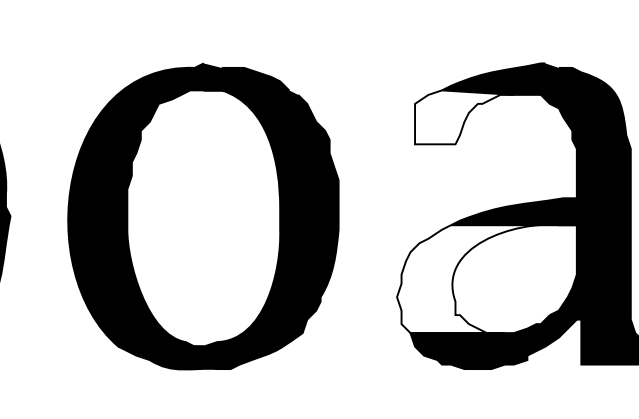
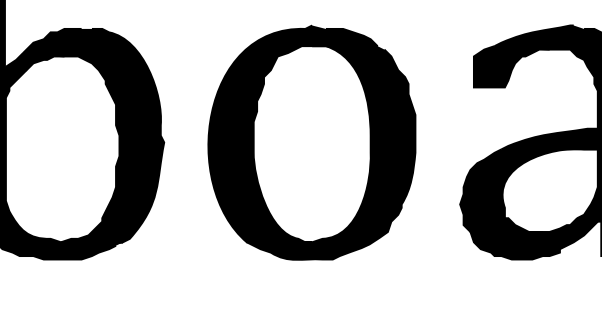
fill: (464, 116) -> (511, 66), added
fill: (486, 278) -> (528, 190), added

